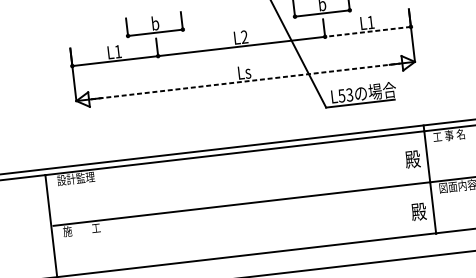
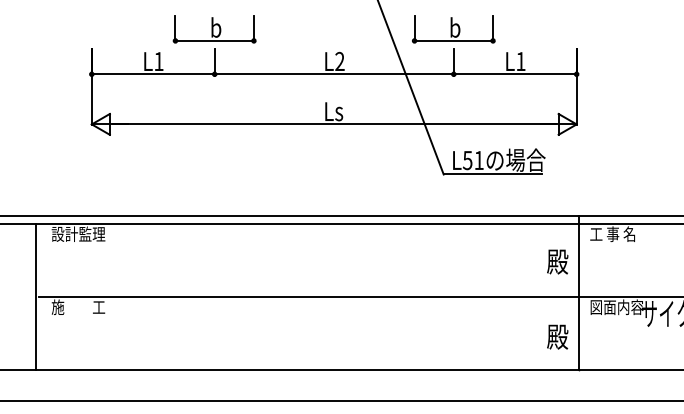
line: (367, 32) -> (514, 74), dashed -> solid
line: (245, 81) -> (334, 124), dashed -> solid
text: (349, 95) -> (478, 160), L53 -> L51

